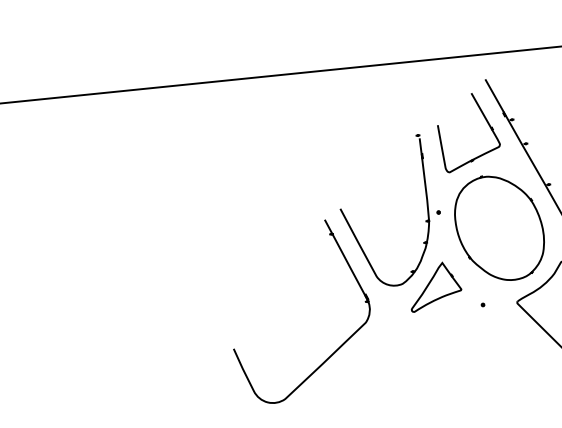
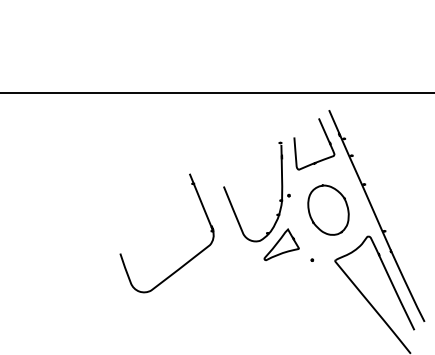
part: (499, 227) -> (328, 209), size x0.7
part: (337, 347) -> (189, 259), moved

